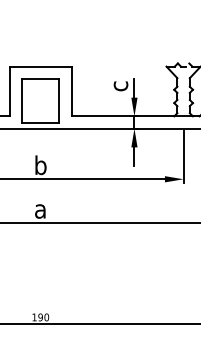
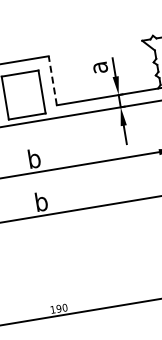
text: (120, 86) -> (100, 67), c -> a
line: (71, 91) -> (52, 80), solid -> dashed
text: (40, 208) -> (41, 201), a -> b

